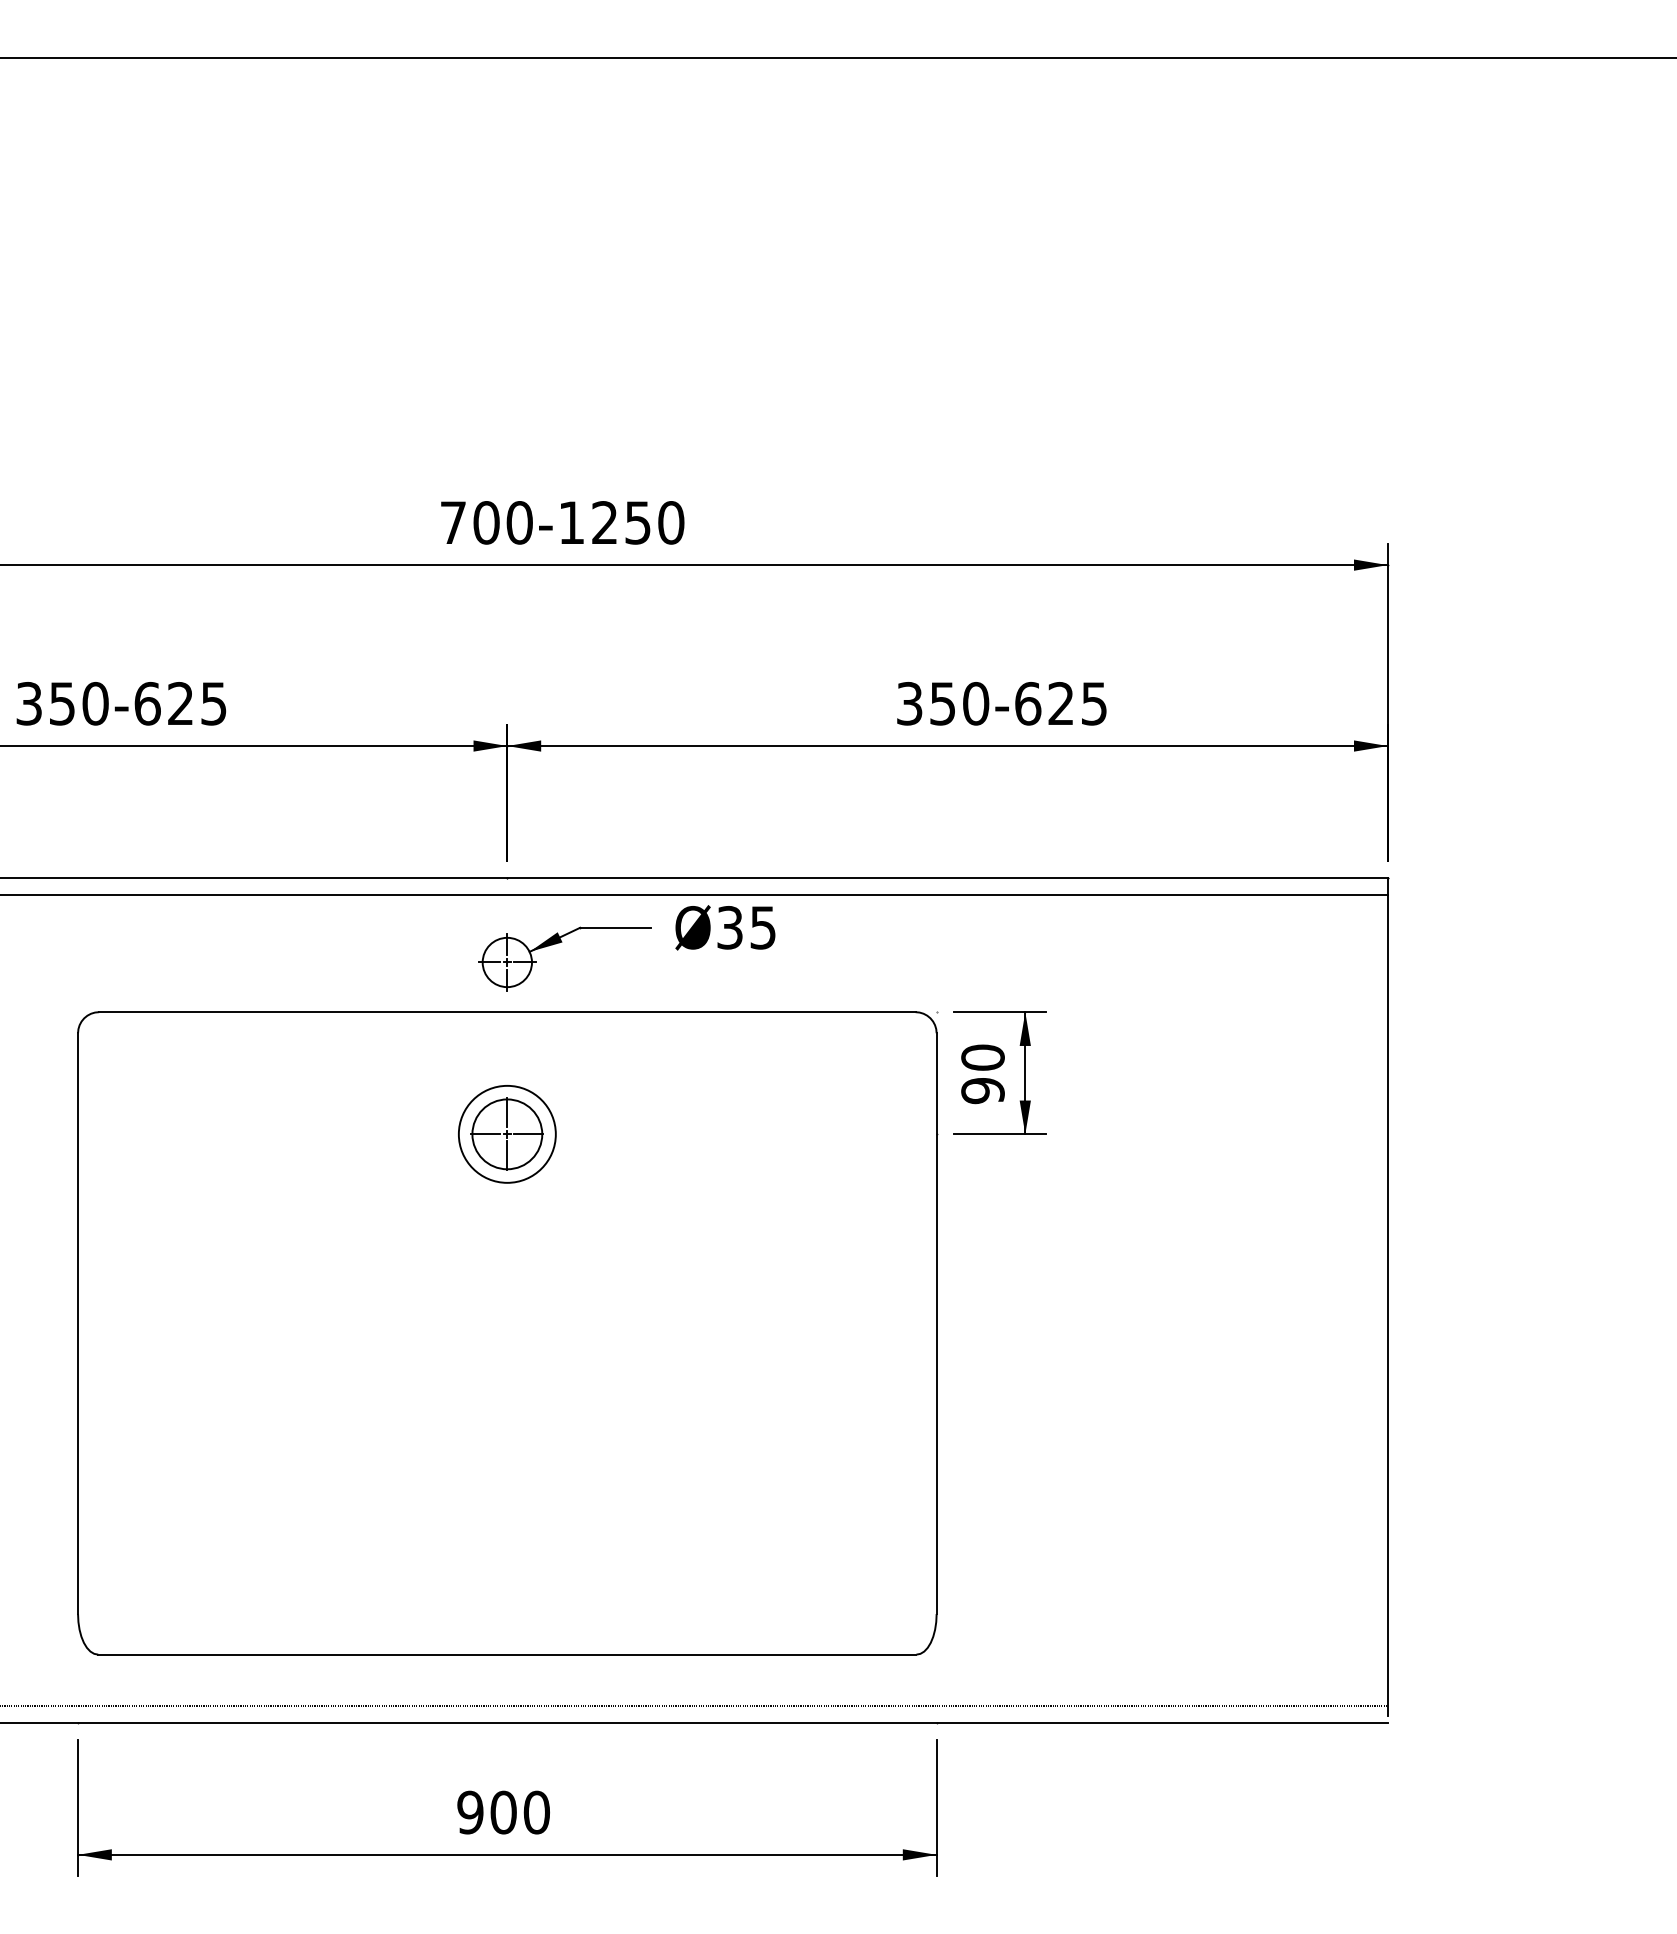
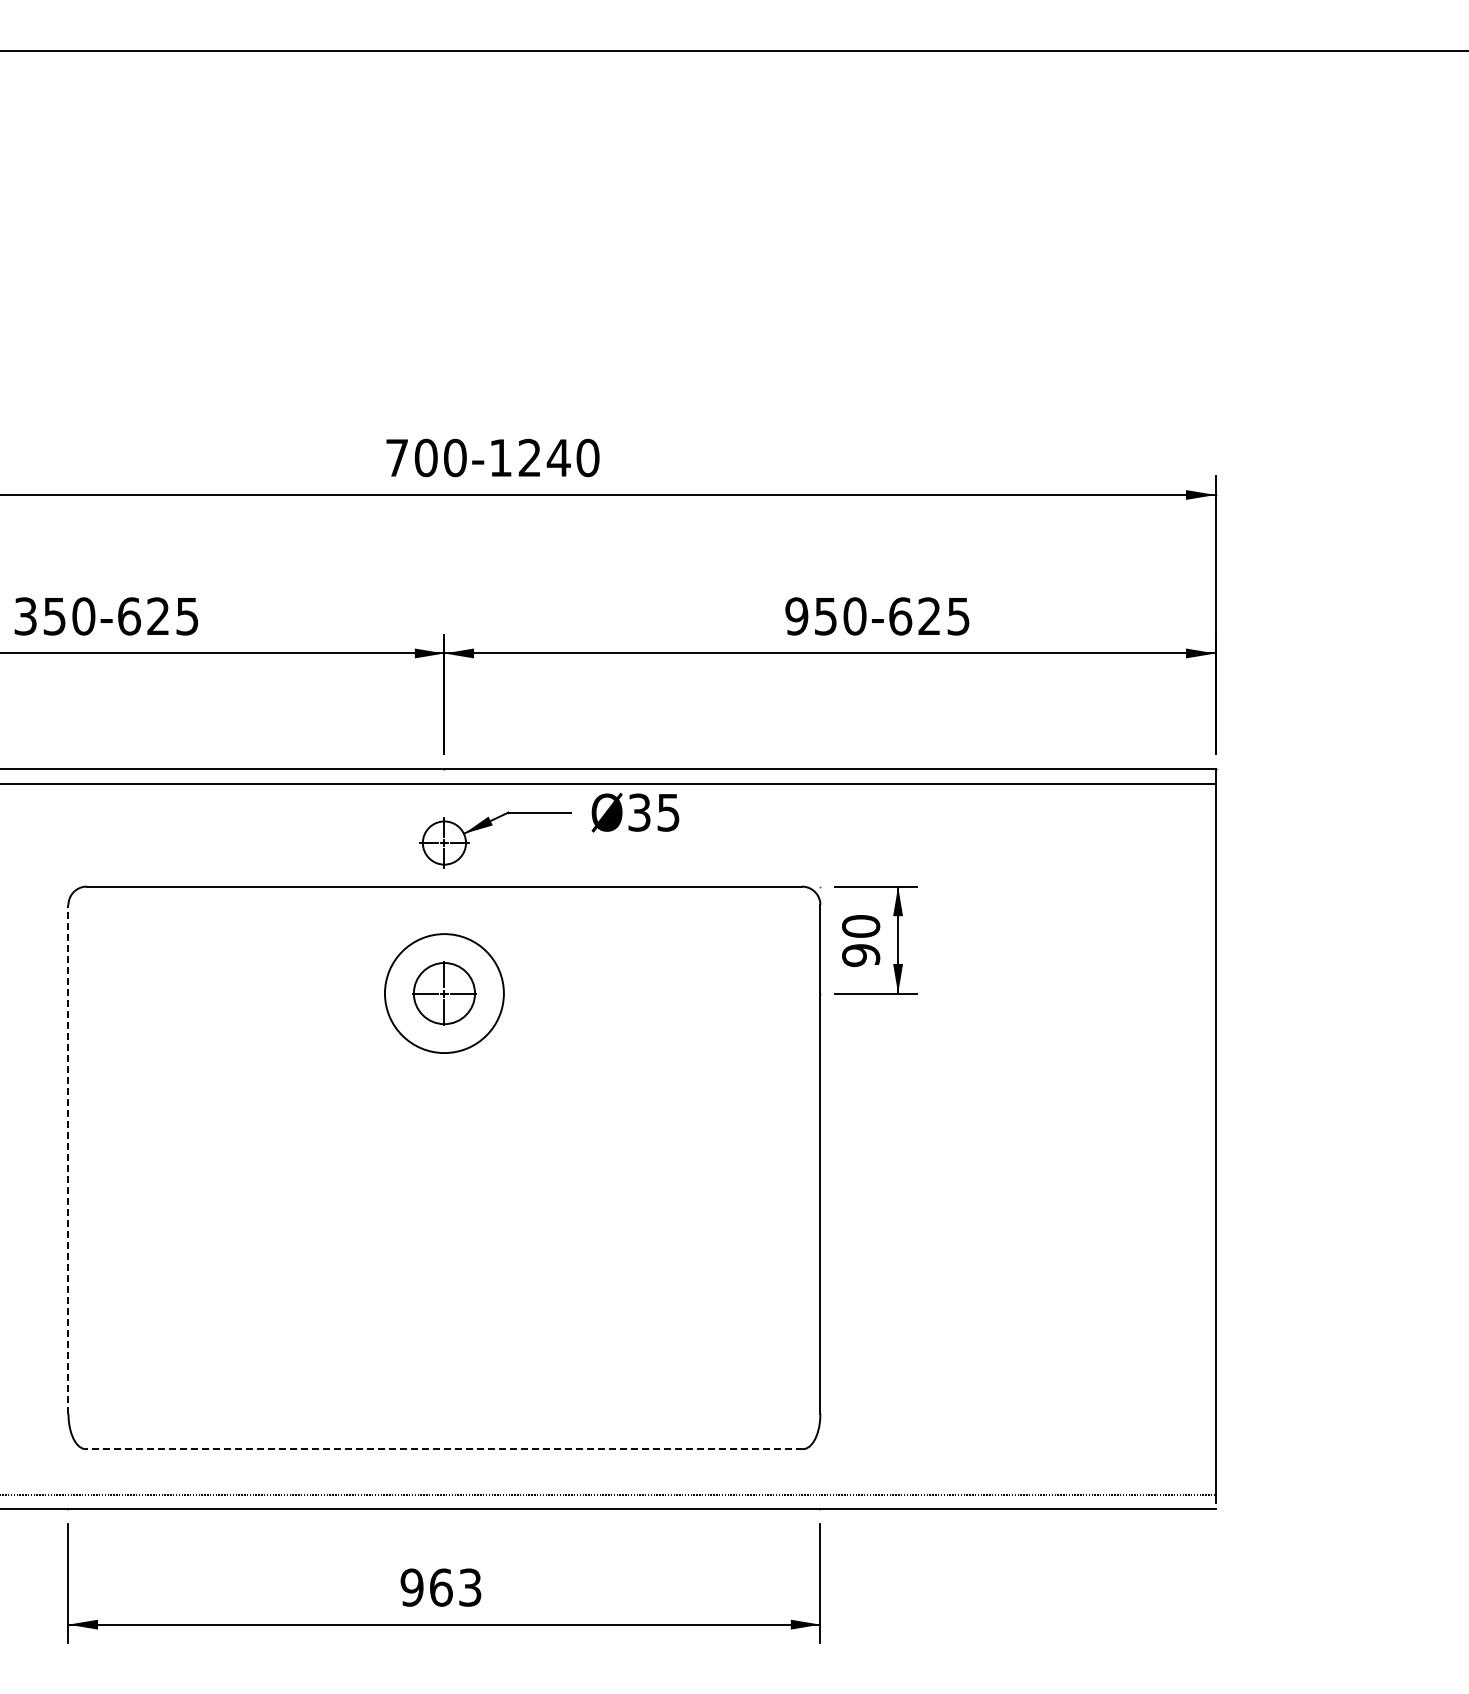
text: (637, 523) -> (558, 458), 700-1250 -> 700-1240
text: (909, 703) -> (796, 616), 350-625 -> 950-625
circle: (506, 1134) -> (443, 993), size x1.4
line: (78, 1322) -> (68, 1158), solid -> dashed
line: (506, 1654) -> (443, 1449), solid -> dashed
text: (519, 1812) -> (455, 1587), 900 -> 963

